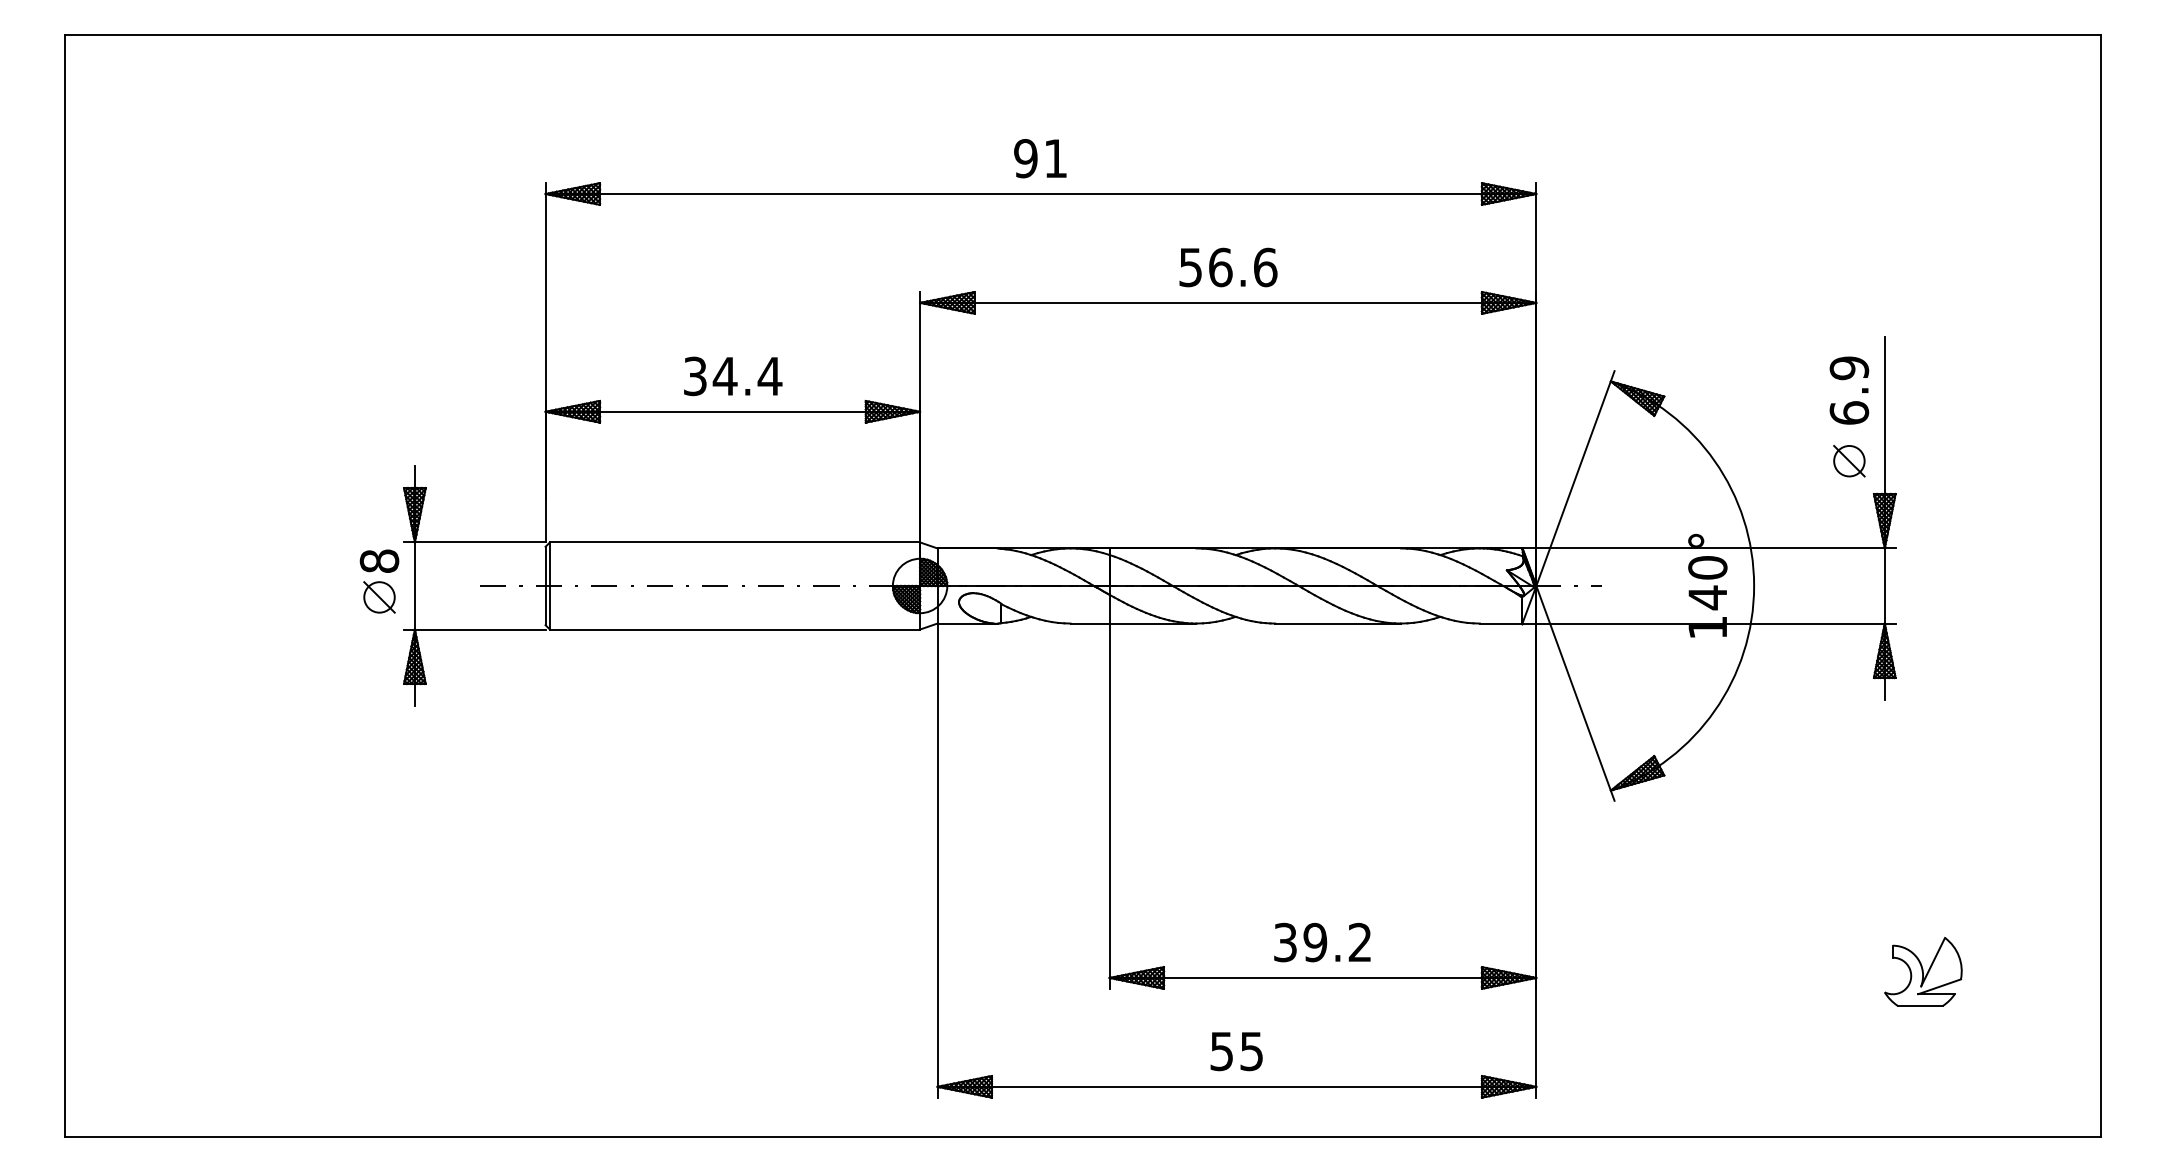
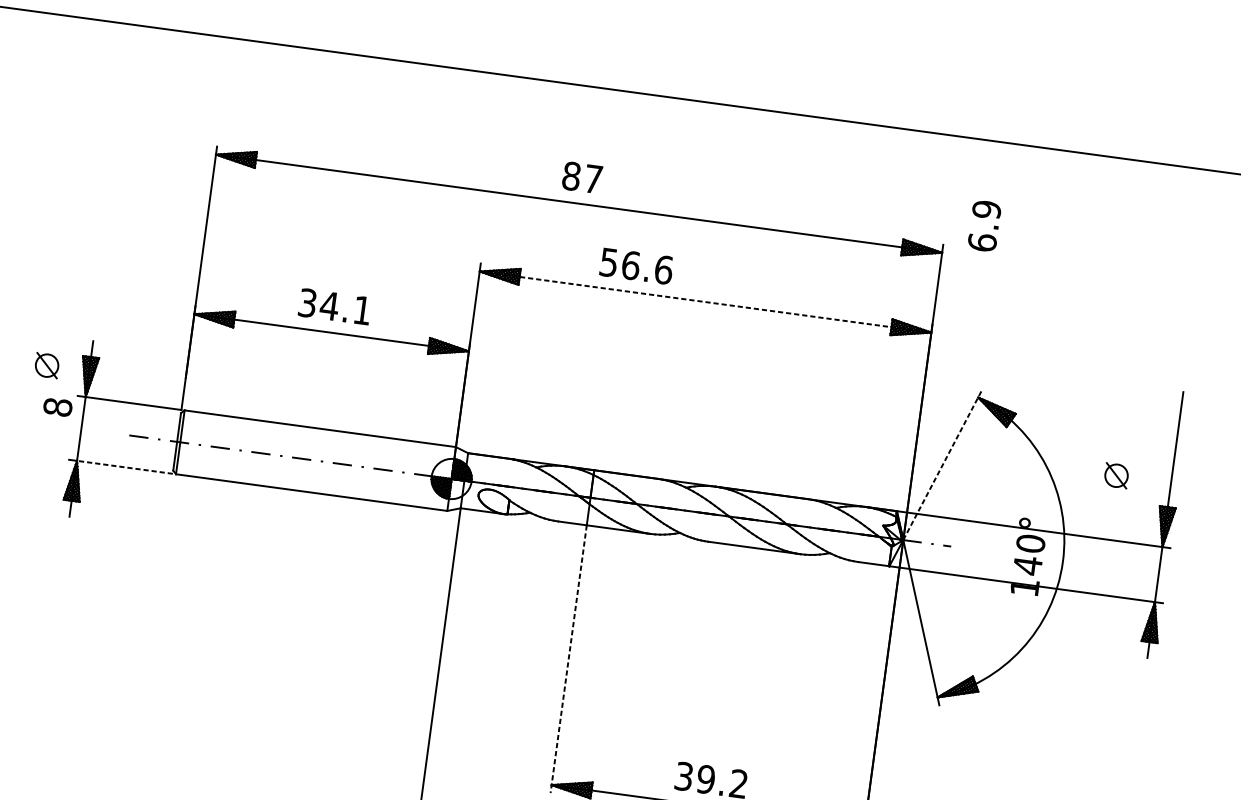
text: (1040, 158) -> (582, 177), 91 -> 87
text: (1228, 267) -> (636, 266), moved
line: (1228, 302) -> (705, 301), solid -> dashed
text: (769, 376) -> (362, 310), 34.4 -> 34.1
text: (1849, 390) -> (984, 226), moved
part: (1849, 460) -> (1116, 475), moved
line: (1575, 478) -> (942, 465), solid -> dashed
part: (379, 597) -> (47, 365), moved
line: (479, 629) -> (124, 467), solid -> dashed
line: (1109, 806) -> (568, 659), solid -> dashed

